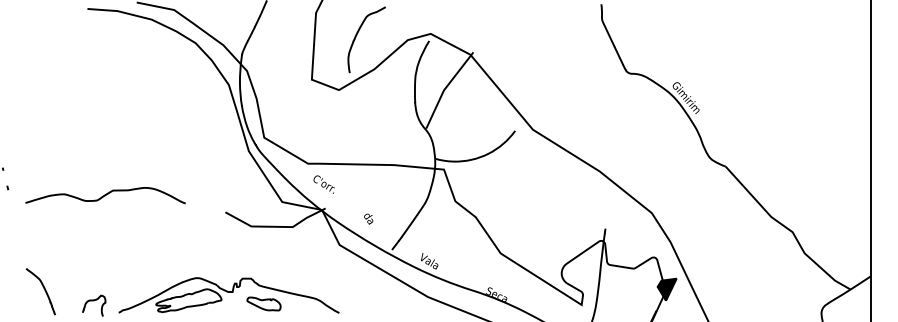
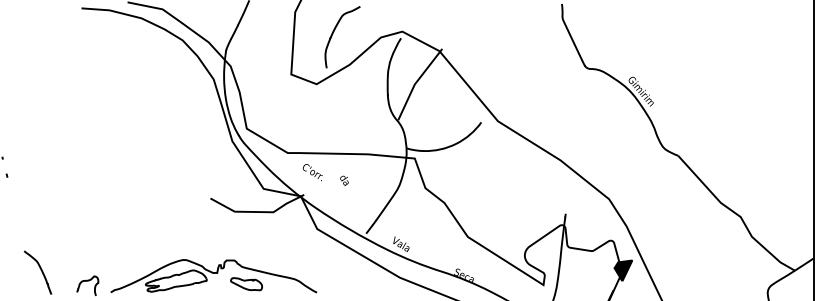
text: (323, 184) -> (312, 172), moved
curve: (105, 195) -> (98, 182), removed
text: (368, 218) -> (344, 180), moved

